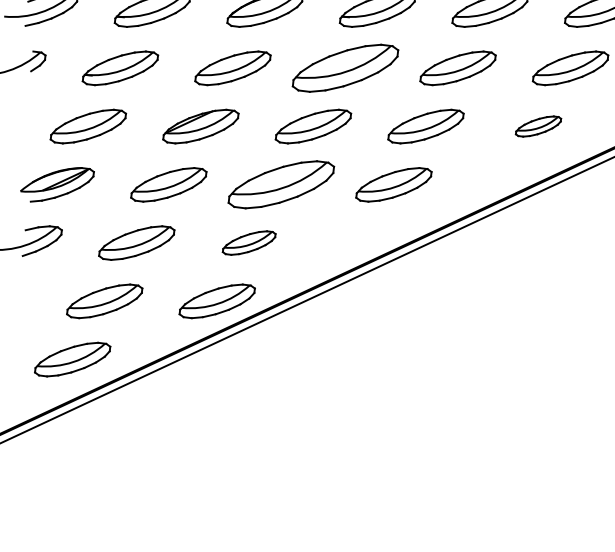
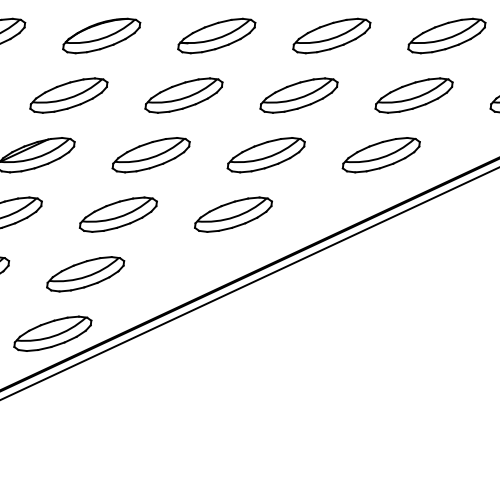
part: (345, 68) -> (183, 95), size x0.71
part: (538, 126) -> (381, 155), size x1.67
part: (281, 184) -> (118, 214), size x0.71
part: (248, 242) -> (84, 273), size x1.43

